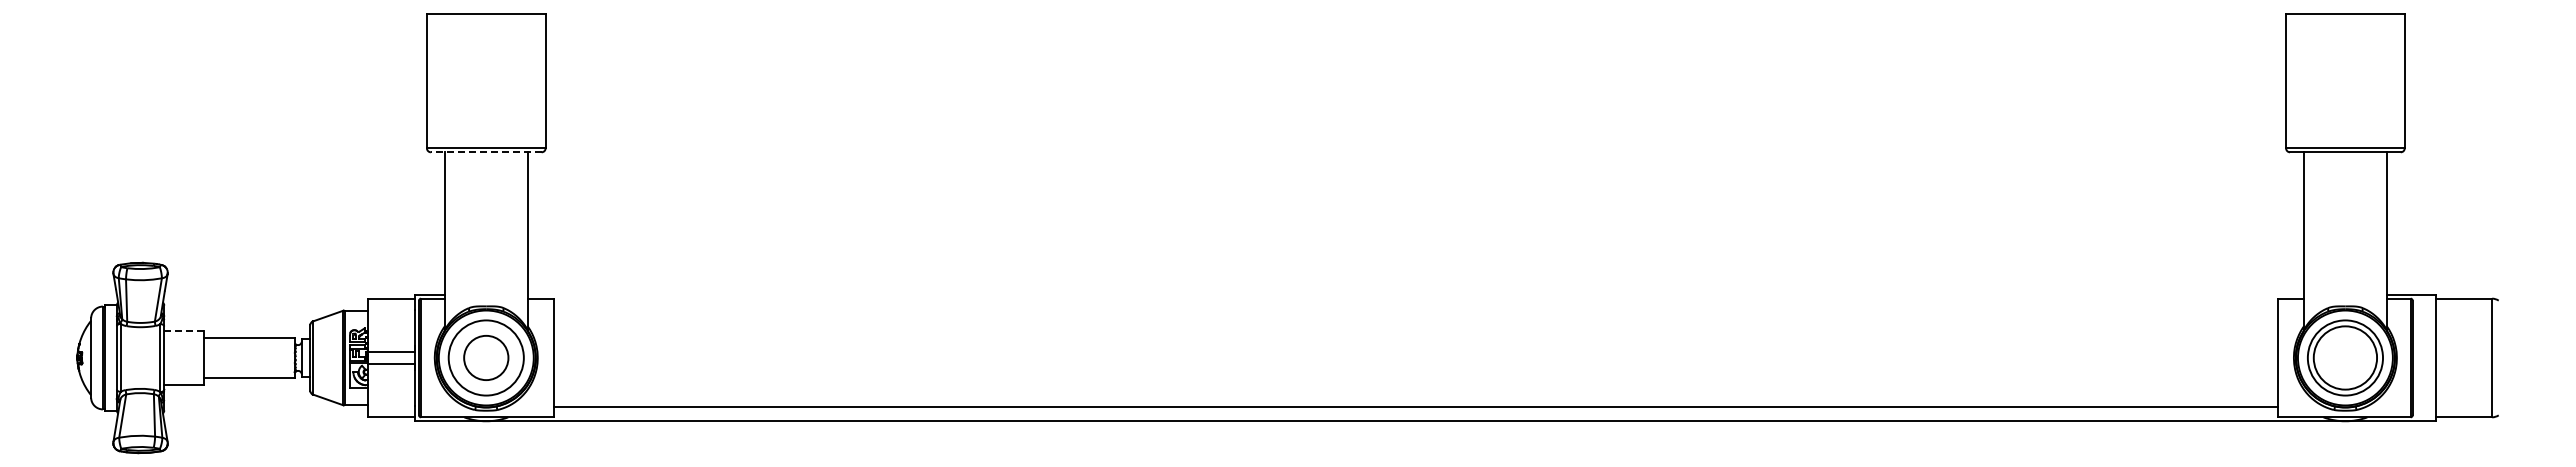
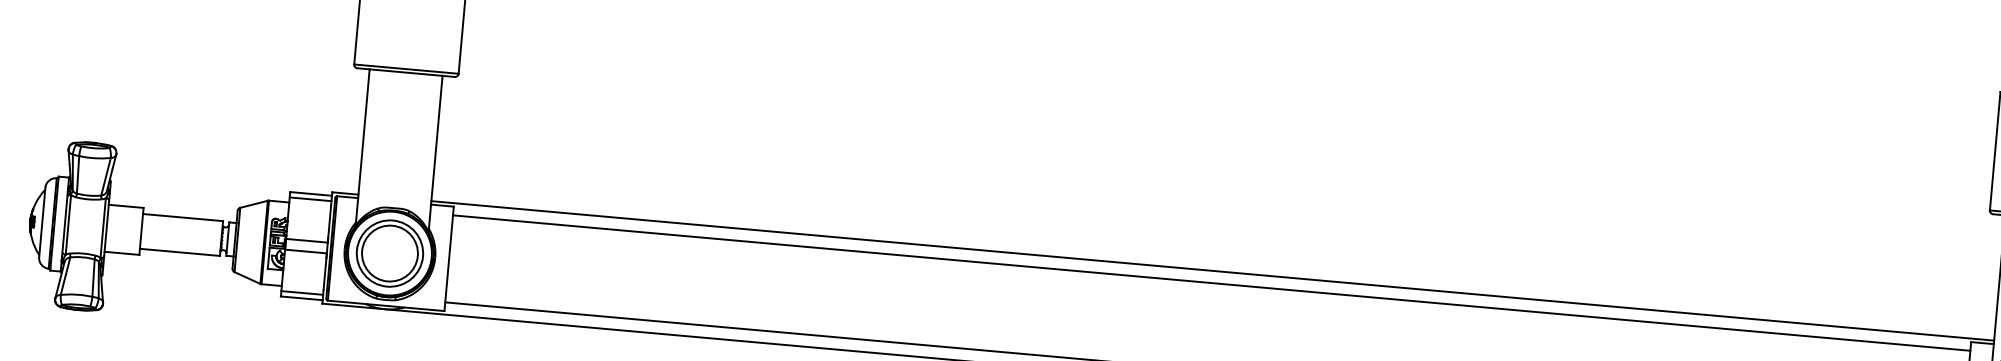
line: (485, 152) -> (405, 72), dashed -> solid
line: (1415, 294) -> (1212, 270), added
line: (391, 304) -> (310, 199), added
line: (1415, 308) -> (1211, 283), added
line: (184, 331) -> (126, 206), dashed -> solid
circle: (485, 357) -> (389, 253), size x1.43
line: (391, 411) -> (302, 293), added

